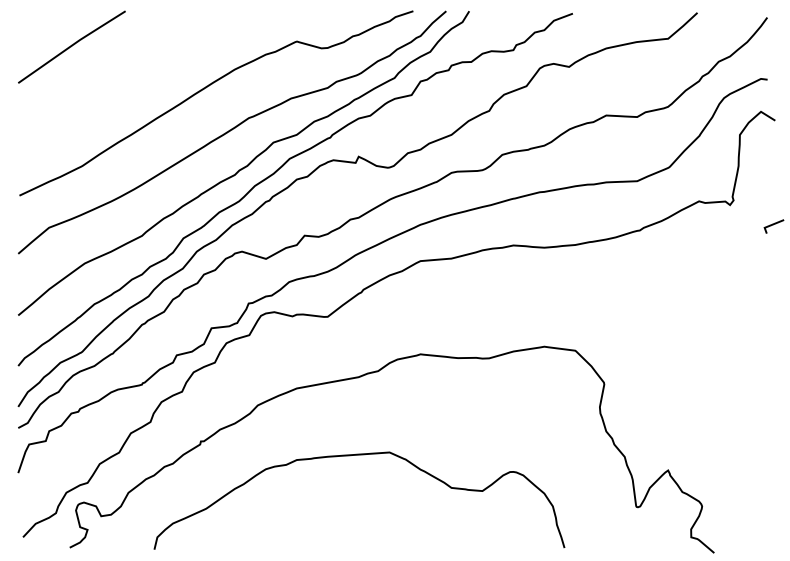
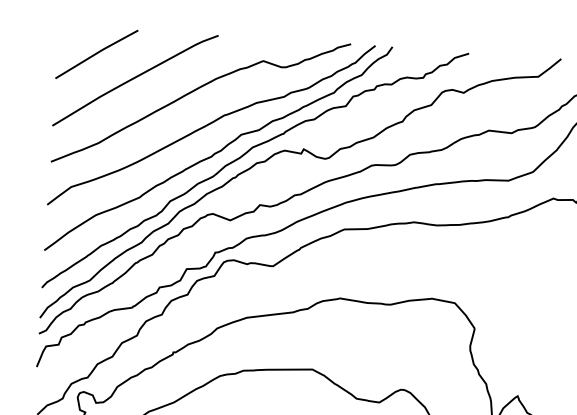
curve: (125, 76) -> (135, 78), added

